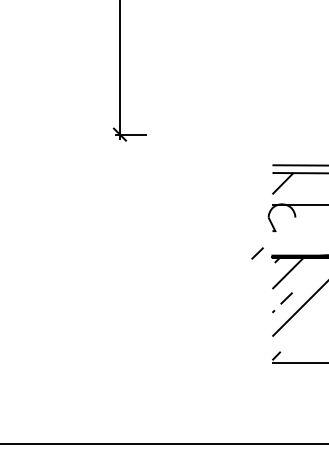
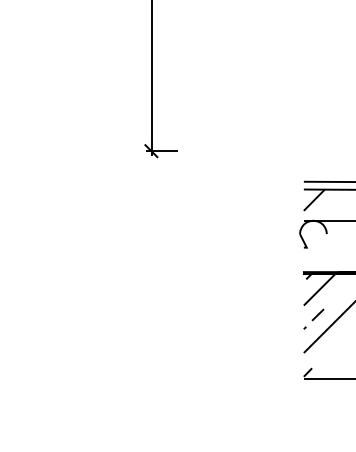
line: (257, 253) -> (288, 269), removed

